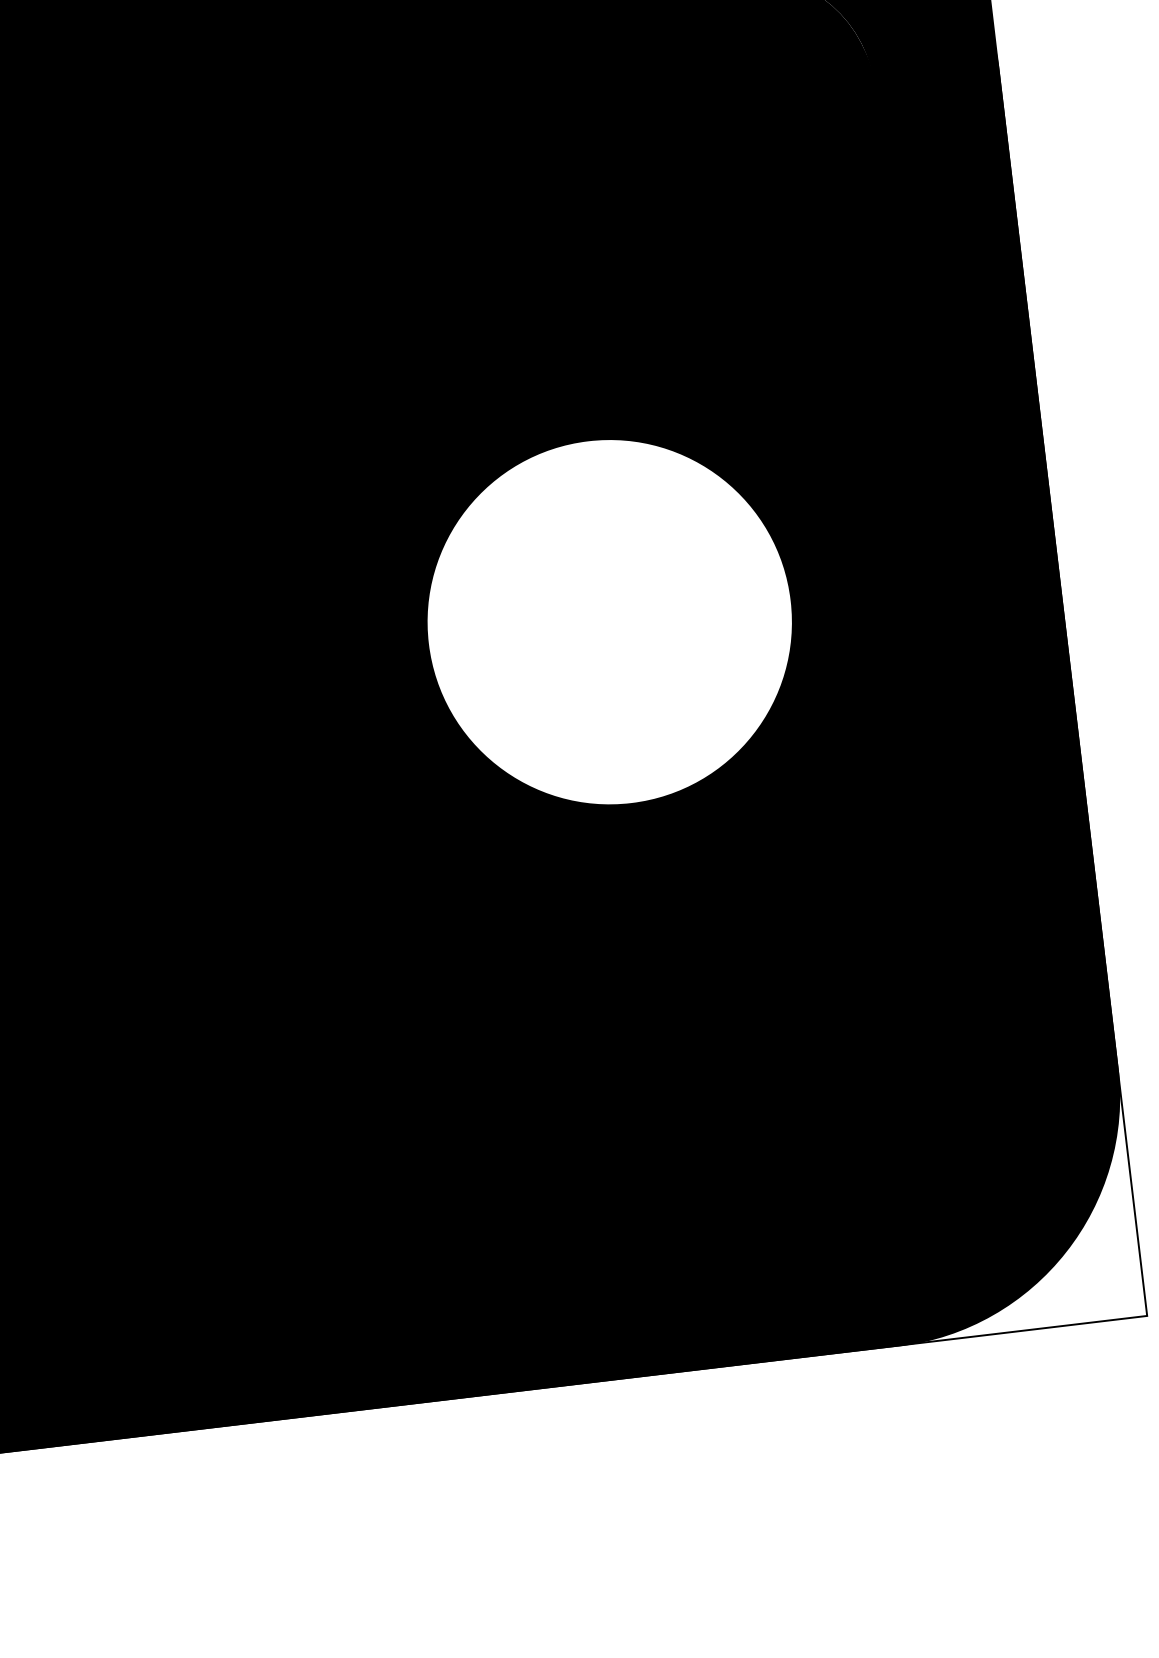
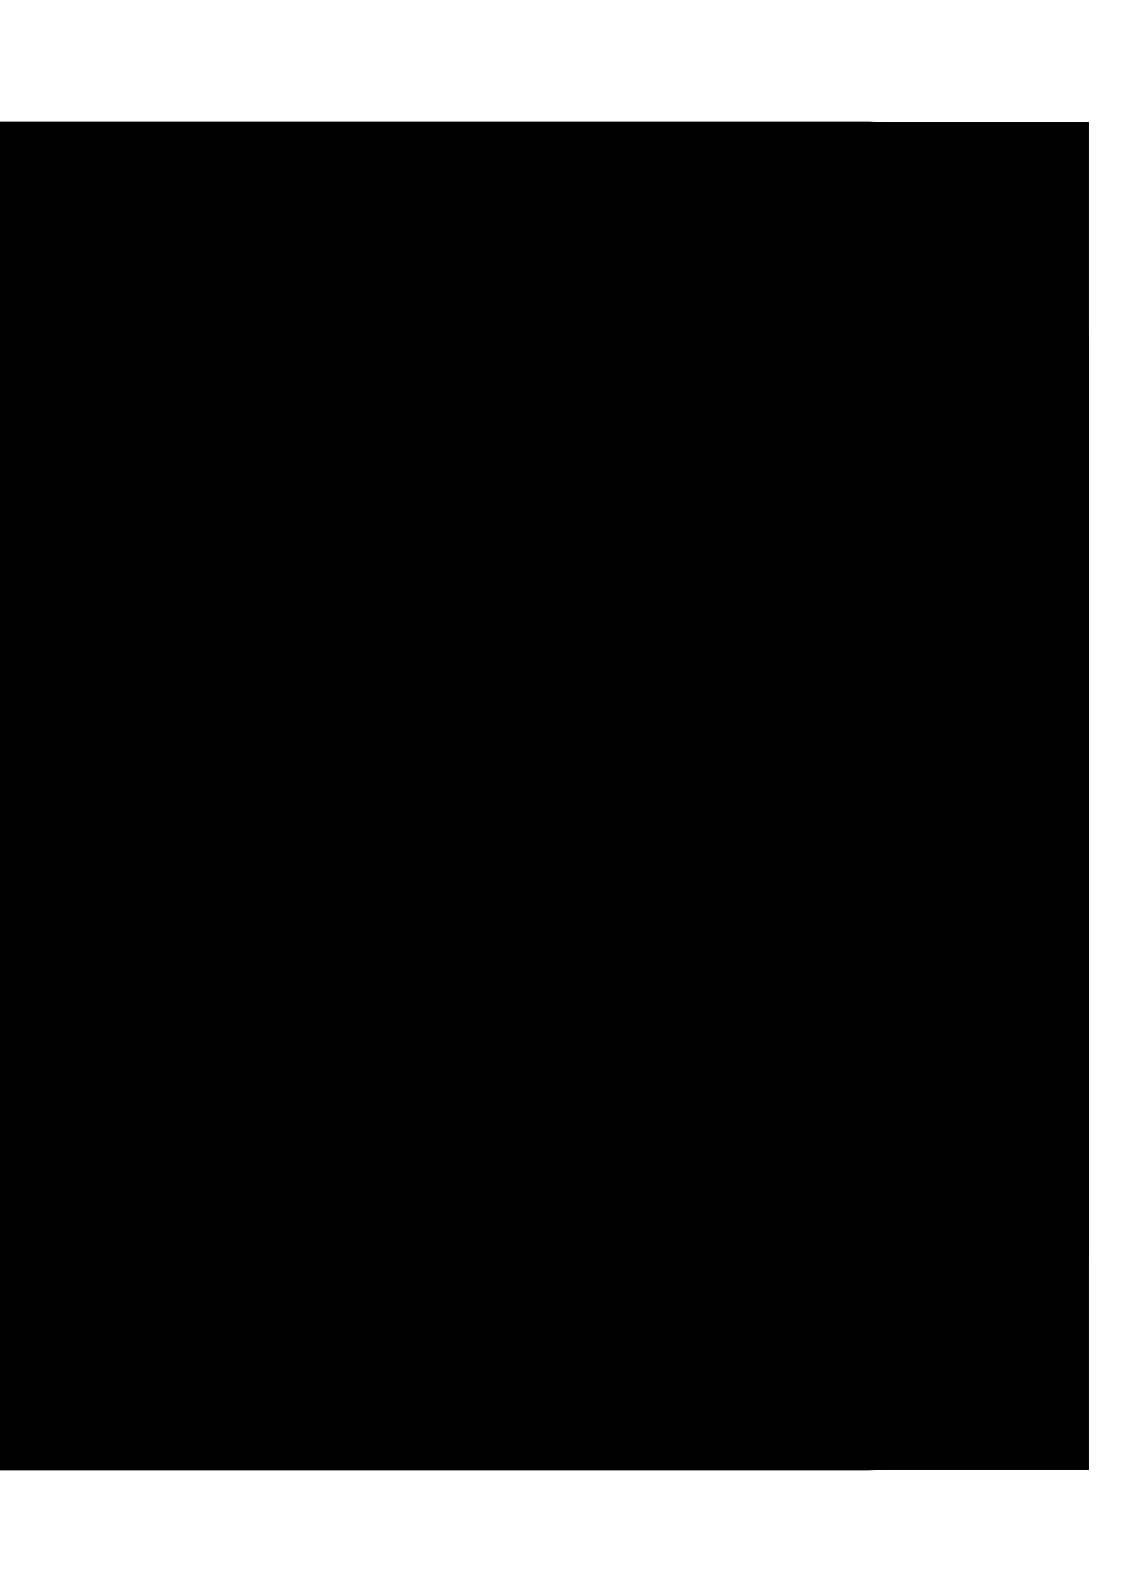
fill: (609, 621) -> (683, 795), added
fill: (1007, 1205) -> (975, 1356), added

